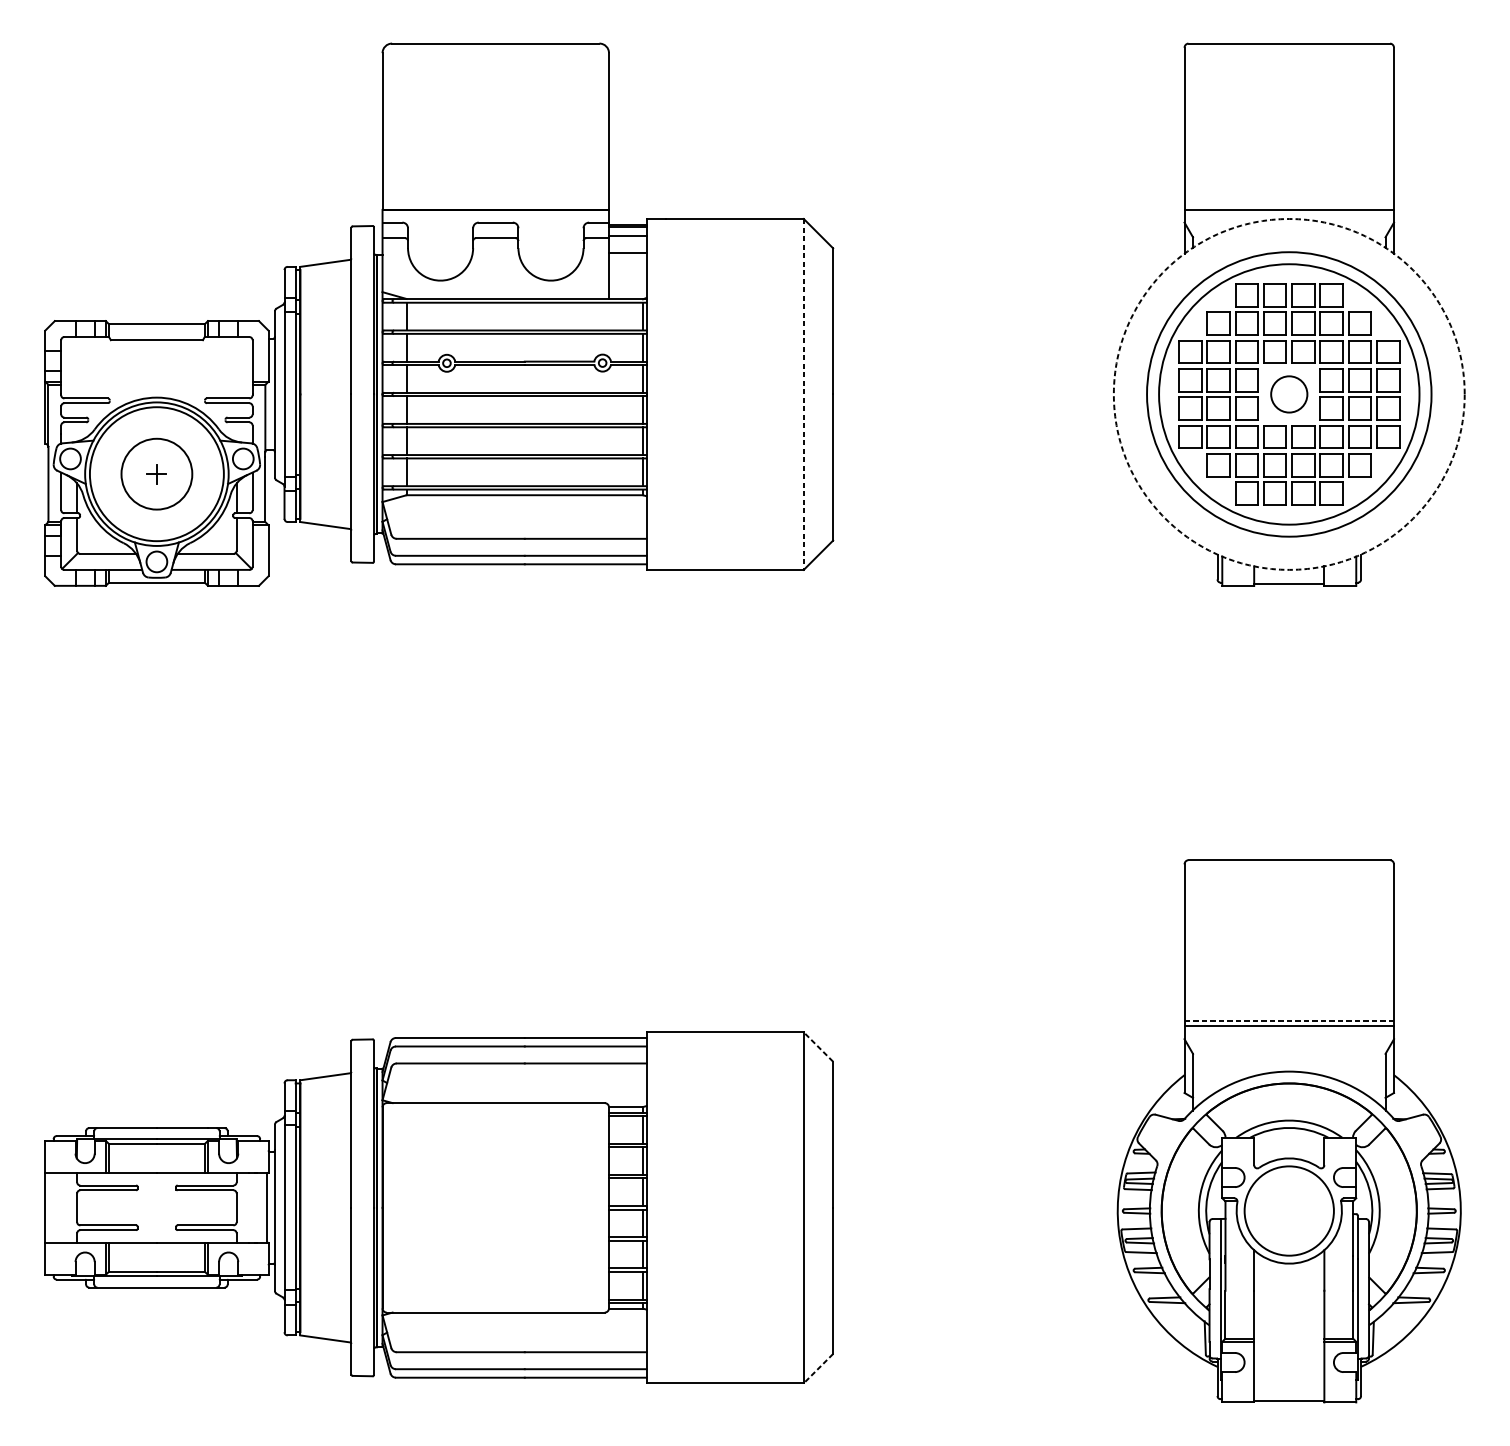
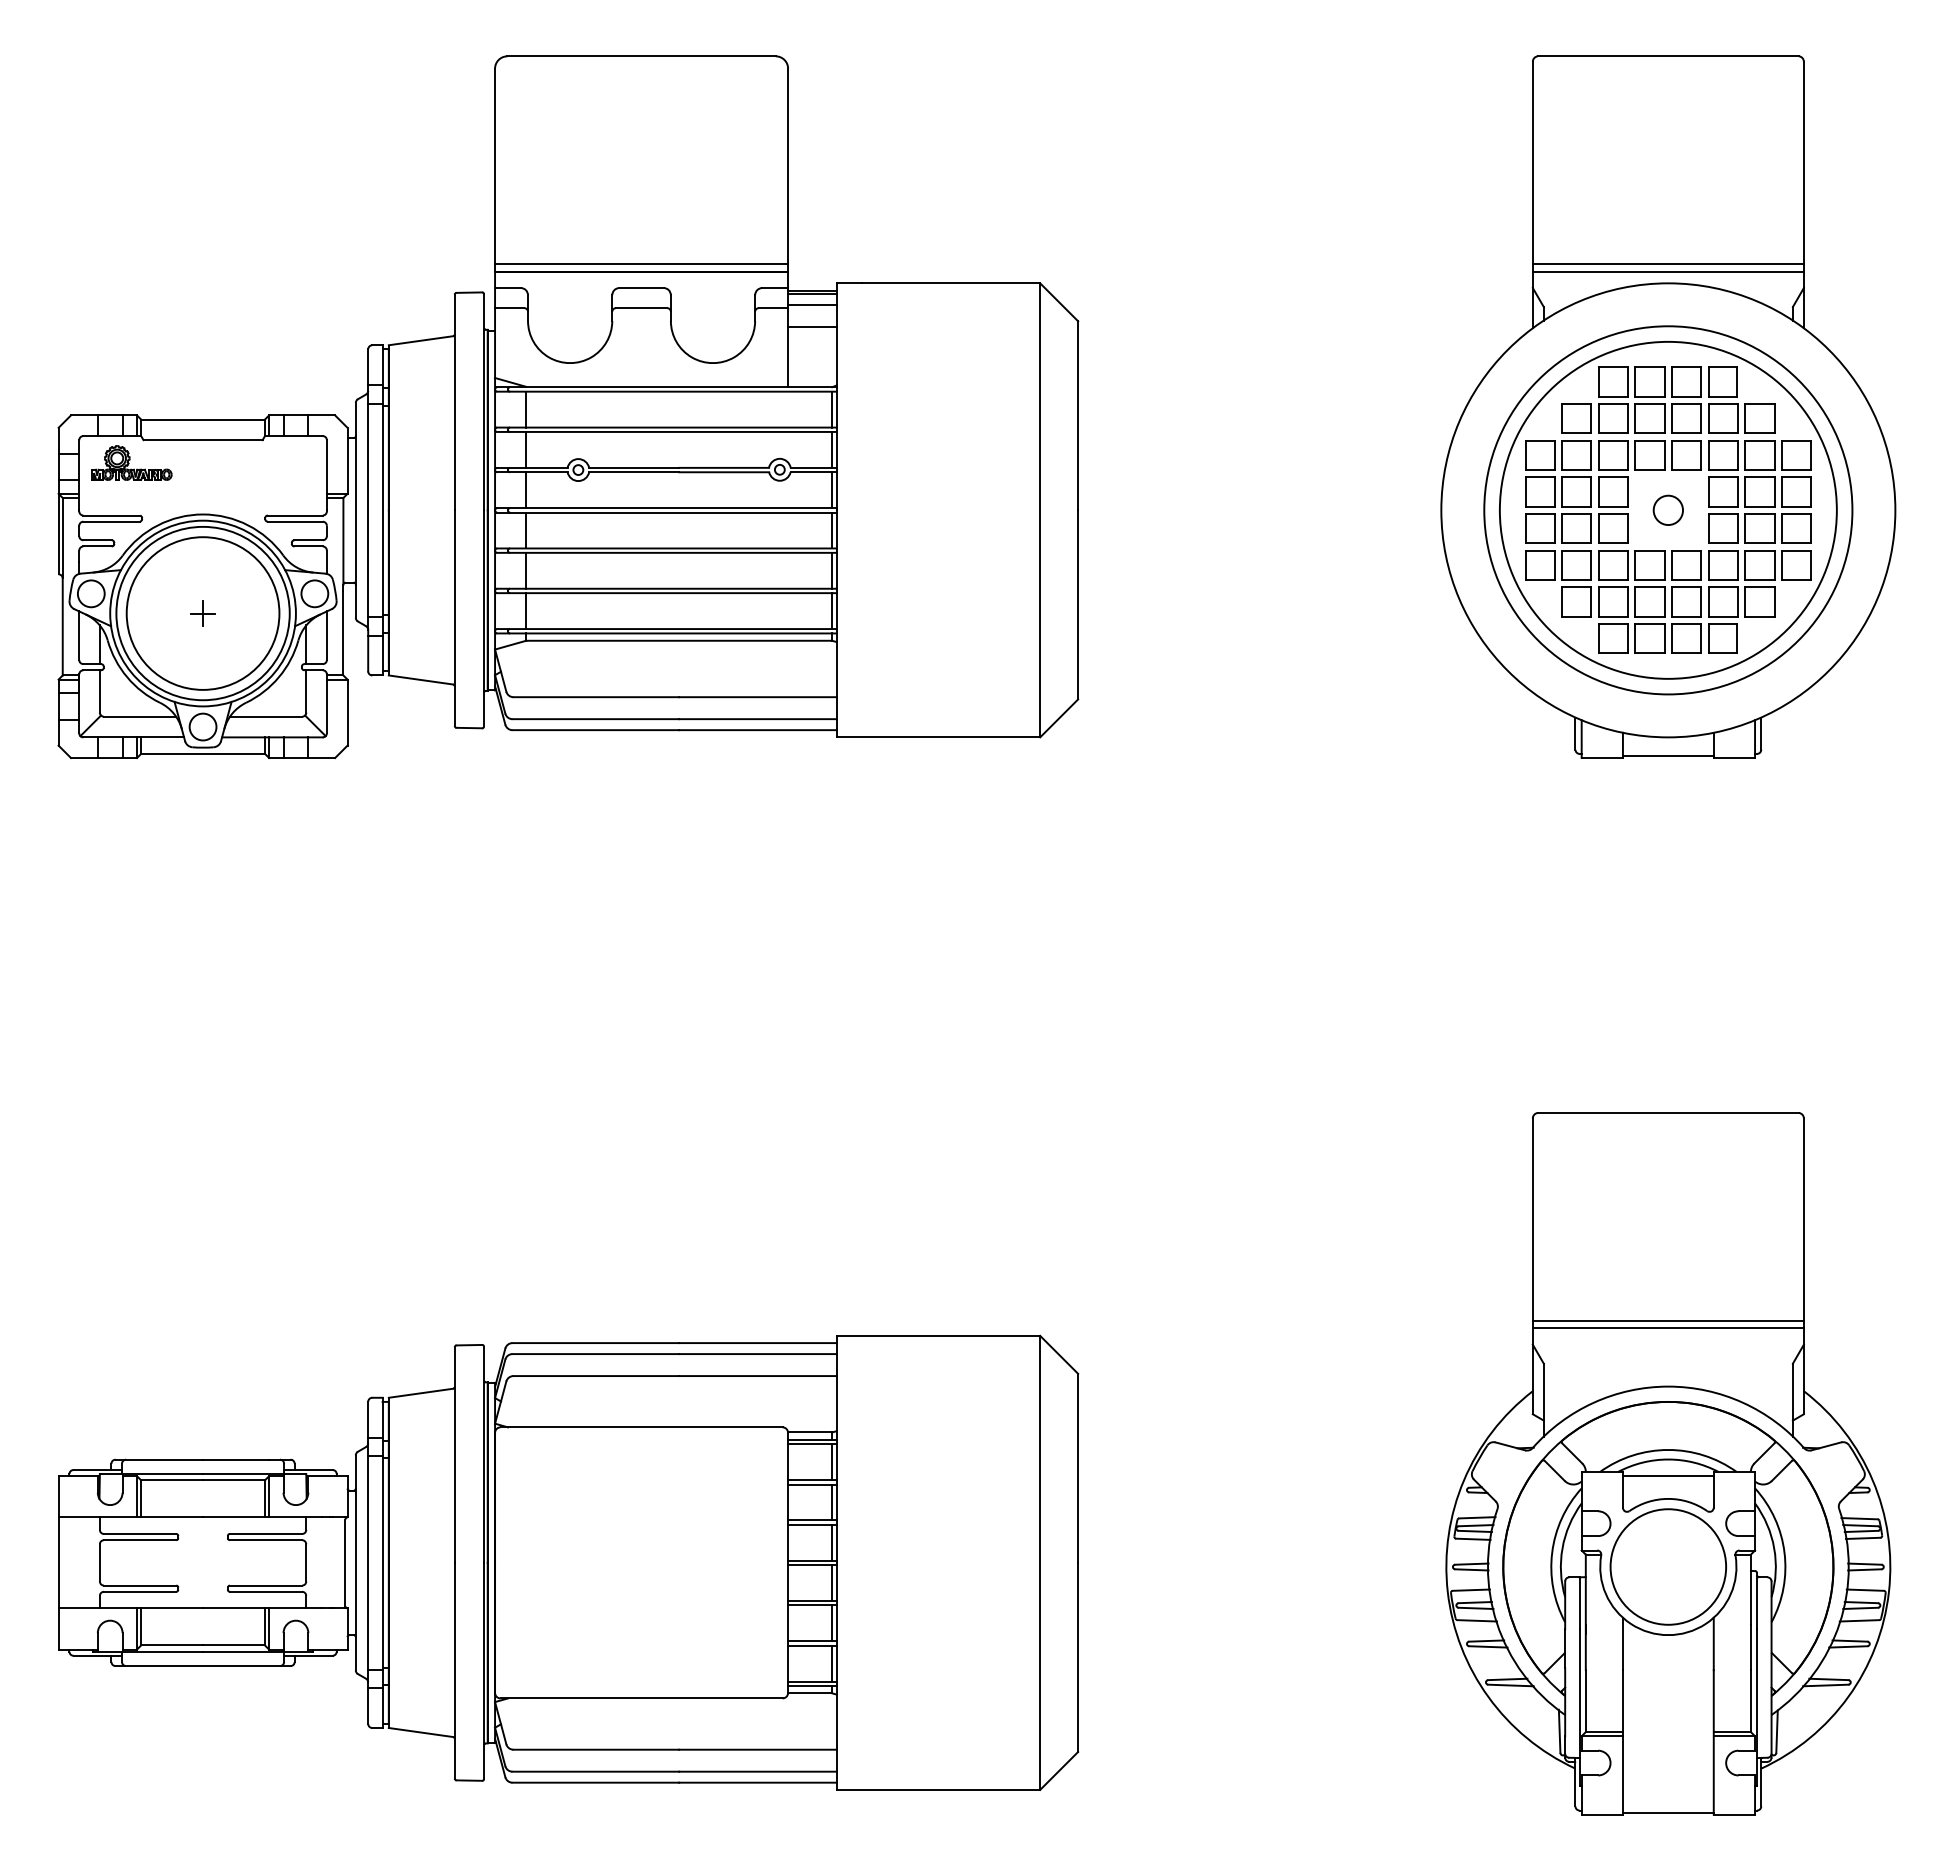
line: (495, 204) -> (641, 264), added
line: (1288, 204) -> (1667, 264), added
part: (101, 357) -> (131, 462), added
line: (804, 394) -> (1040, 510), dashed -> solid
circle: (1289, 394) -> (1668, 510), dashed -> solid
circle: (1289, 394) -> (1668, 510), size x0.62
circle: (156, 474) -> (202, 613), size x1.67
line: (1289, 1020) -> (1668, 1320), dashed -> solid
line: (818, 1046) -> (1059, 1354), dashed -> solid
line: (1288, 1141) -> (1667, 1476), added
line: (818, 1368) -> (1059, 1770), dashed -> solid

